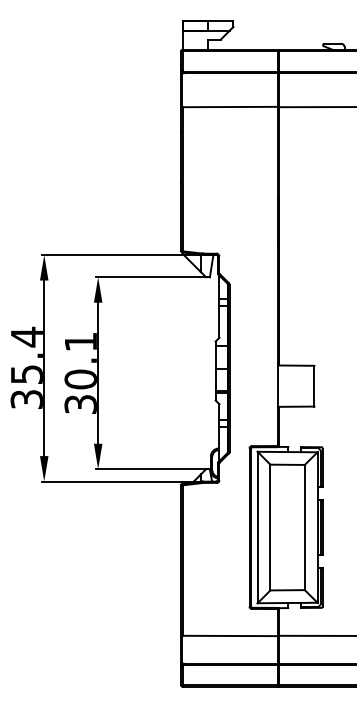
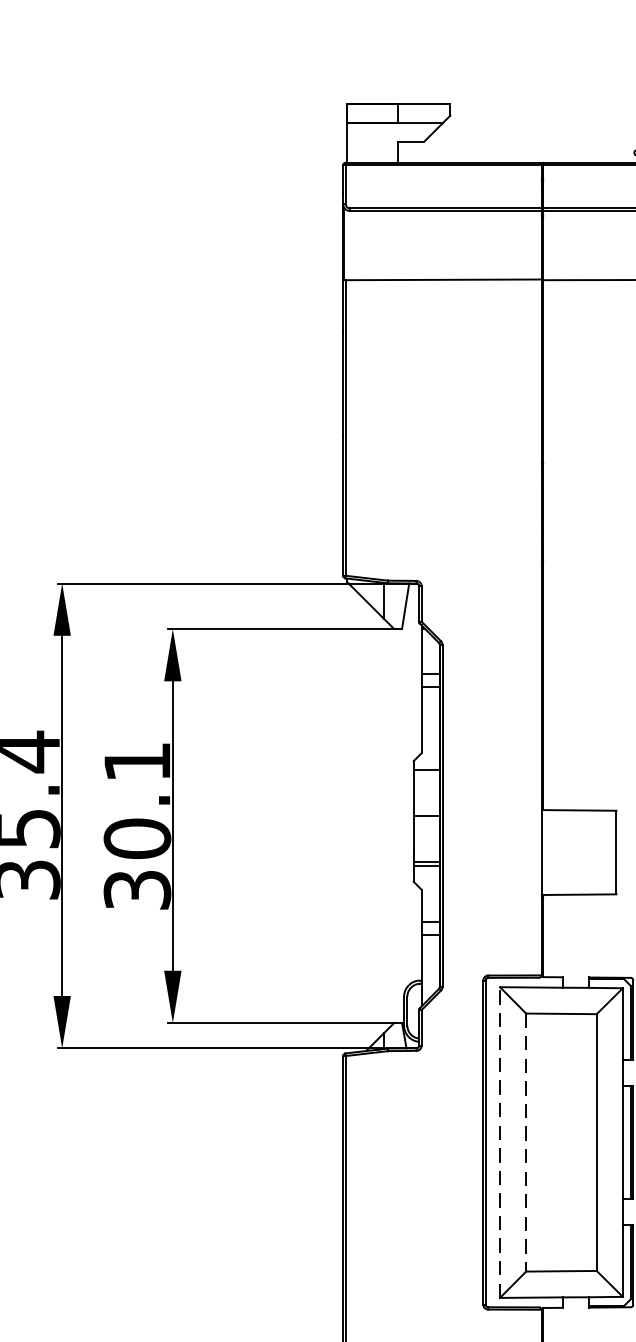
line: (257, 527) -> (499, 1142), solid -> dashed
line: (270, 527) -> (526, 1142), solid -> dashed

